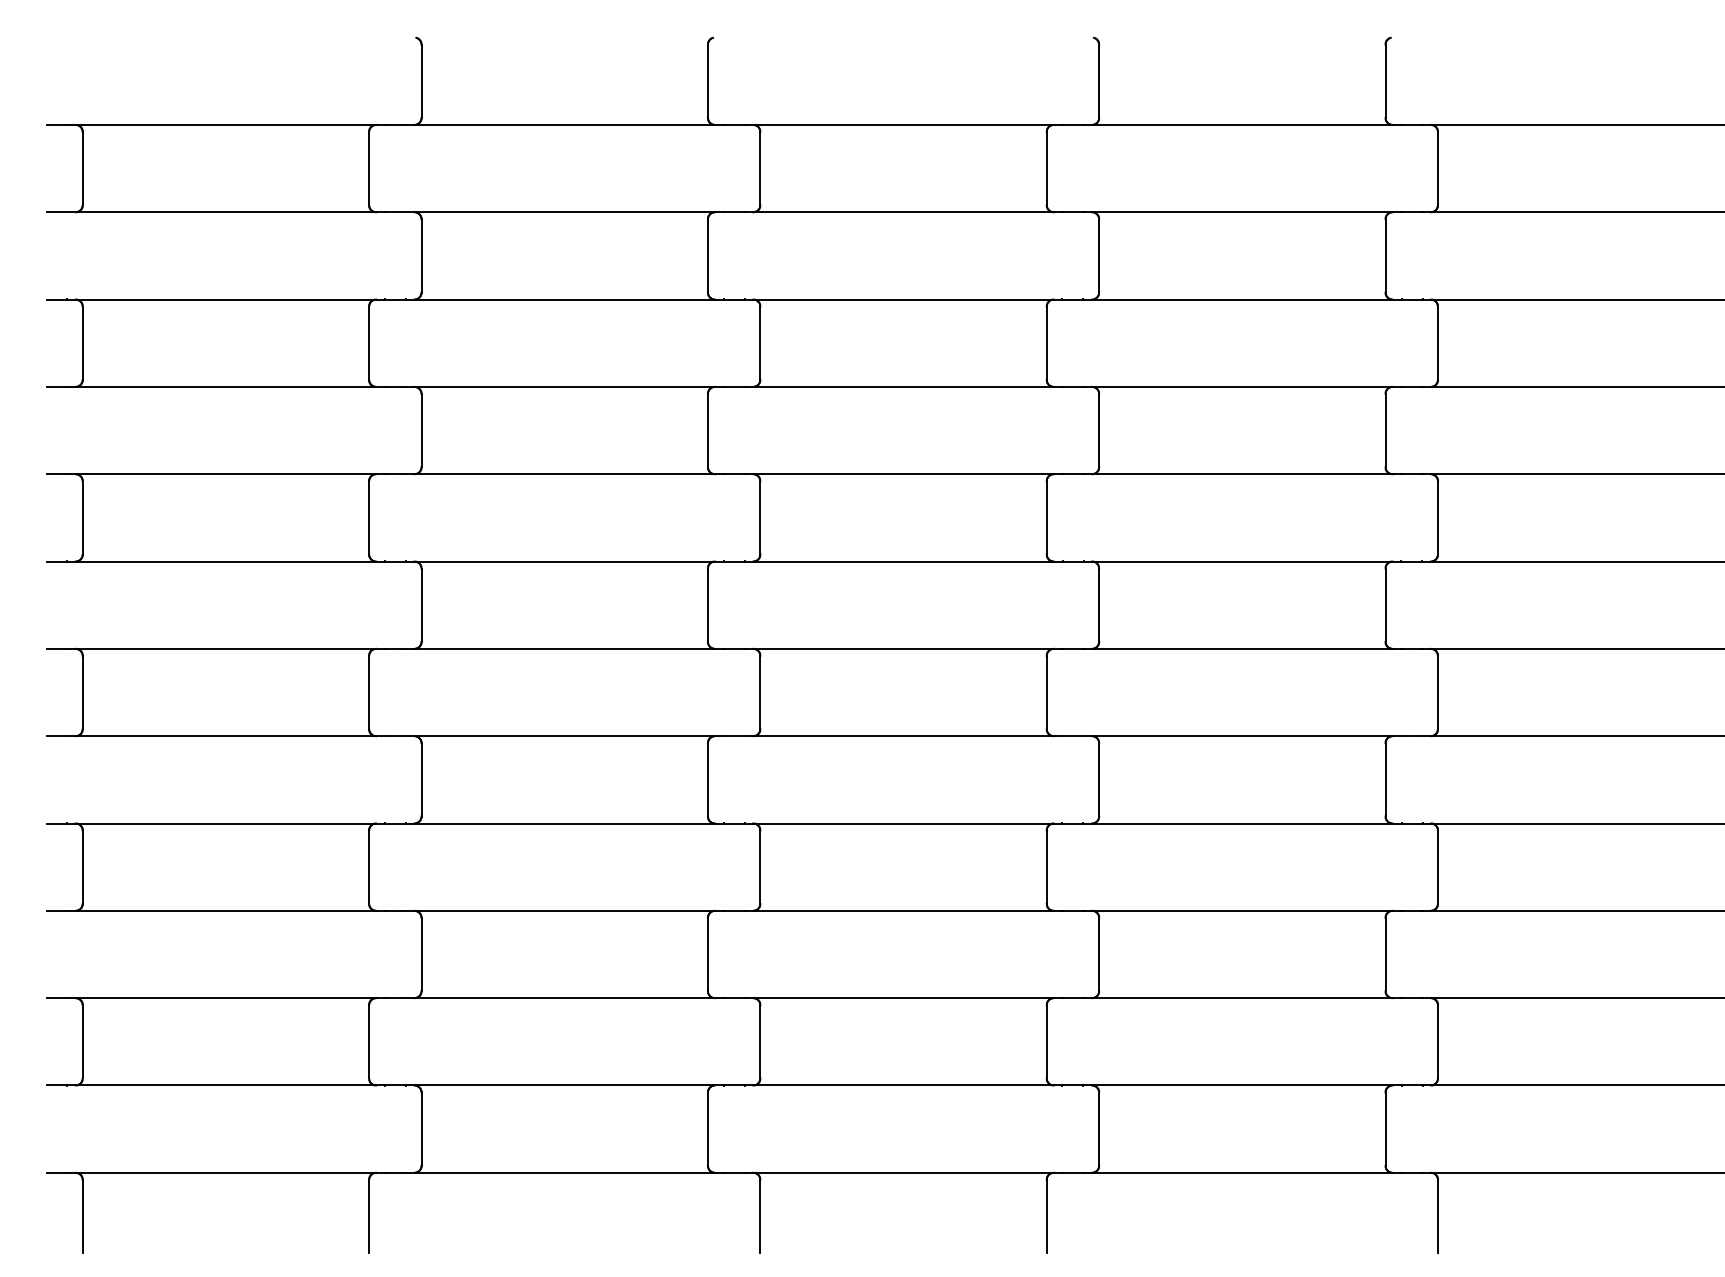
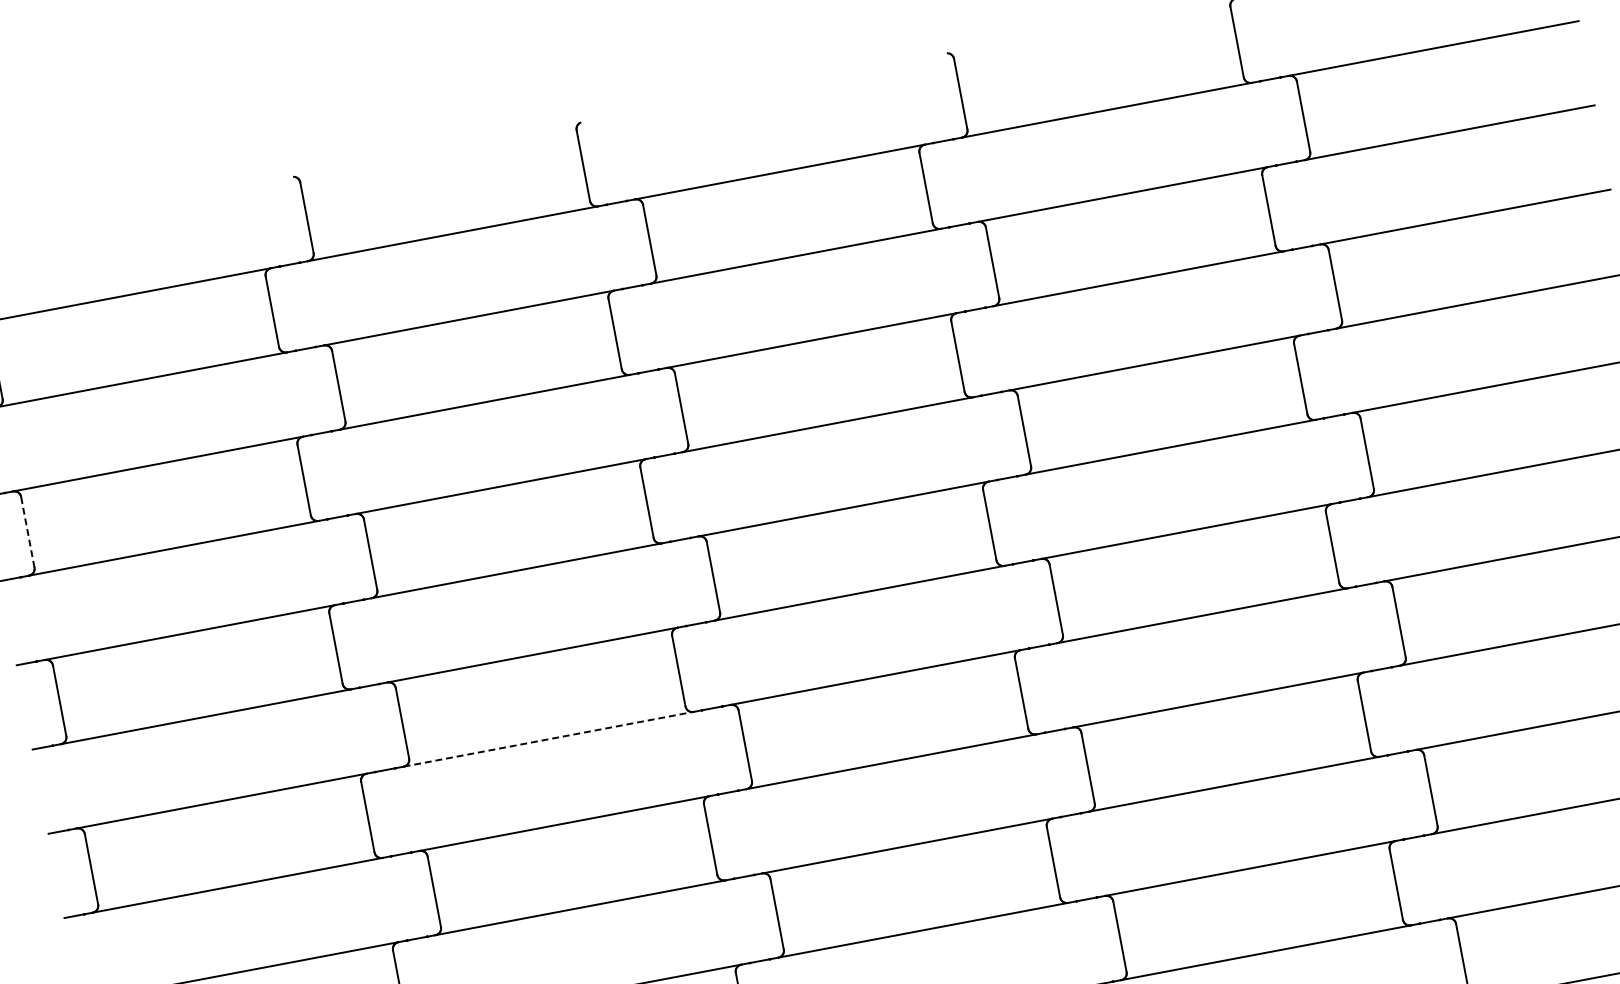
line: (82, 343) -> (27, 532), solid -> dashed
line: (565, 648) -> (549, 738), solid -> dashed

